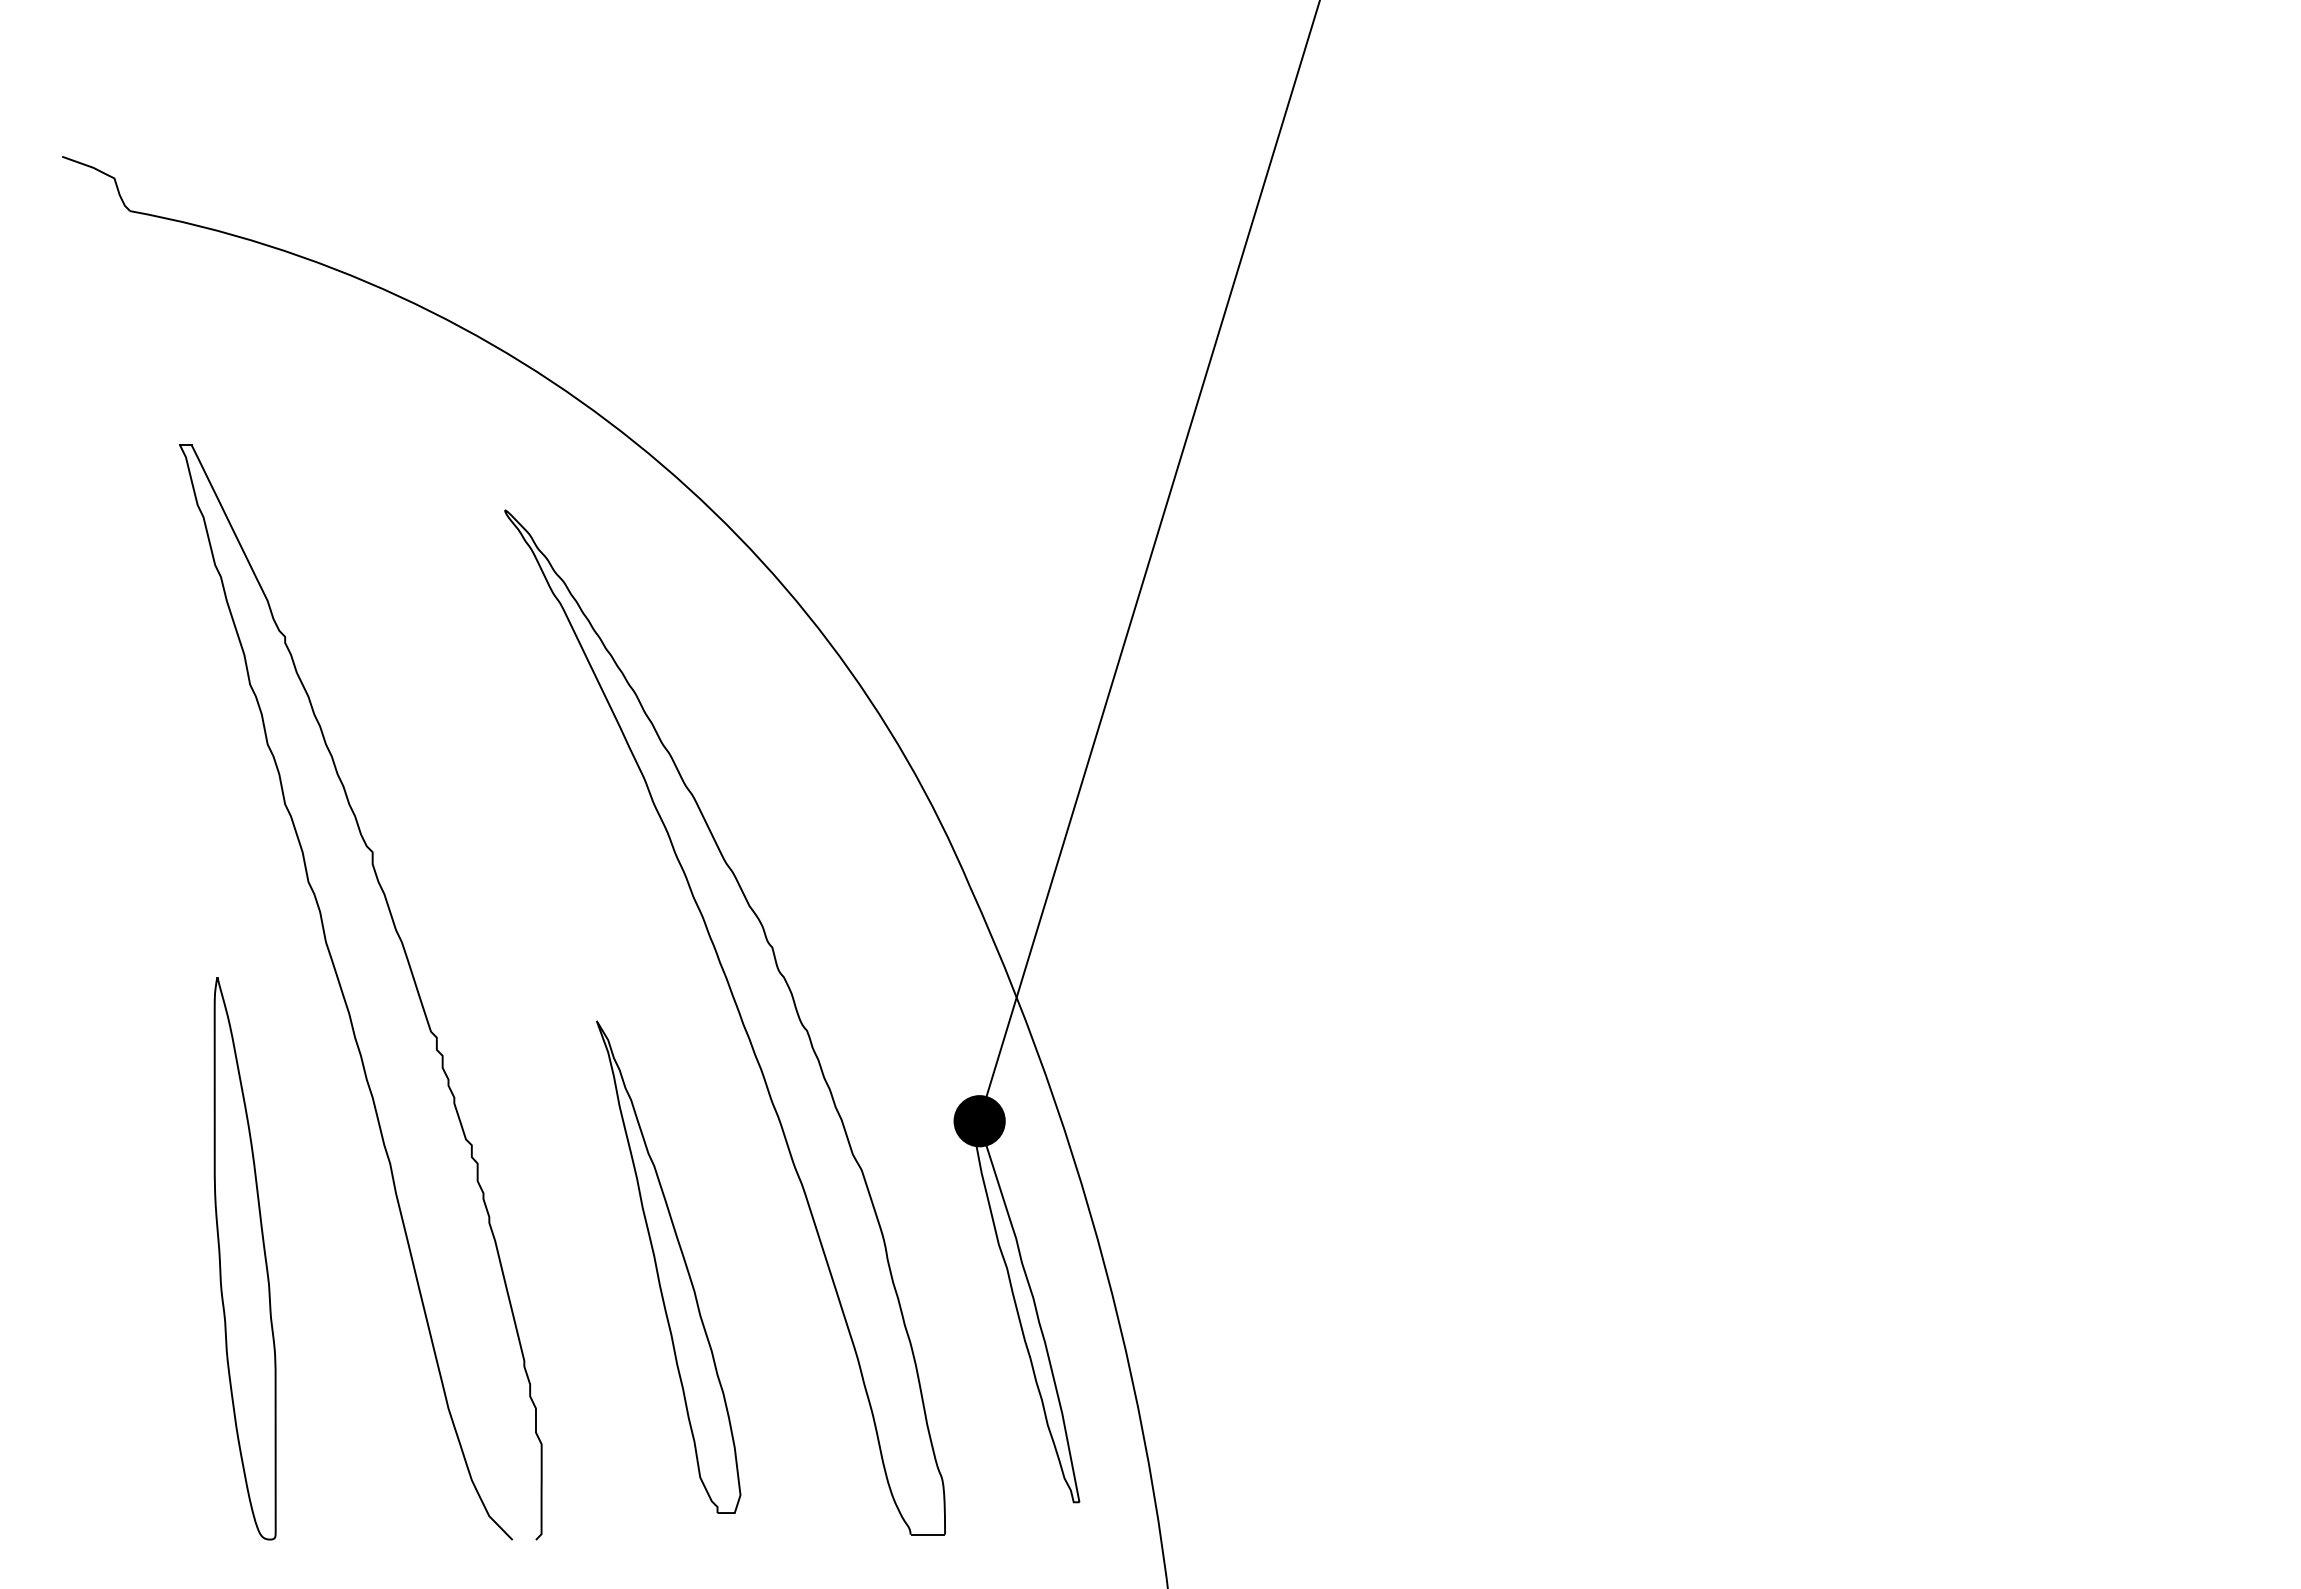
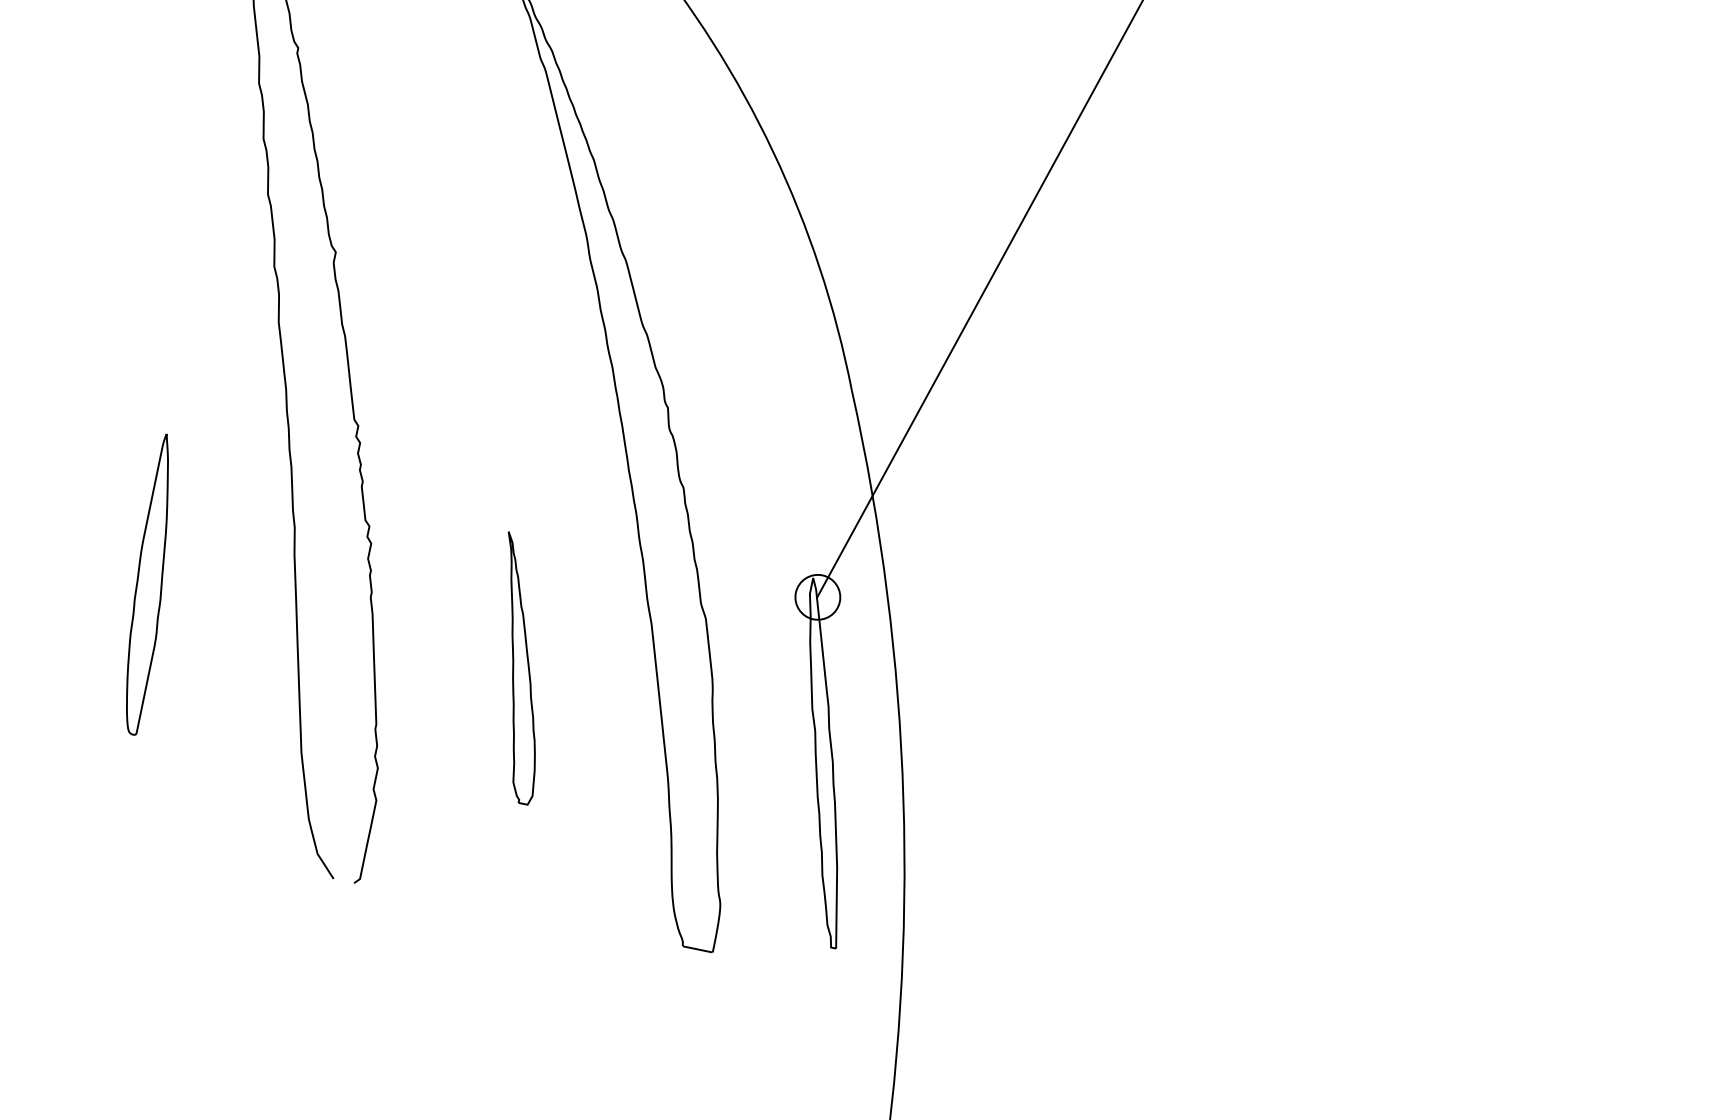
fill: (979, 1121) -> (817, 597), removed
part: (244, 1258) -> (150, 584), size x0.6
part: (668, 1266) -> (519, 668), size x0.6

